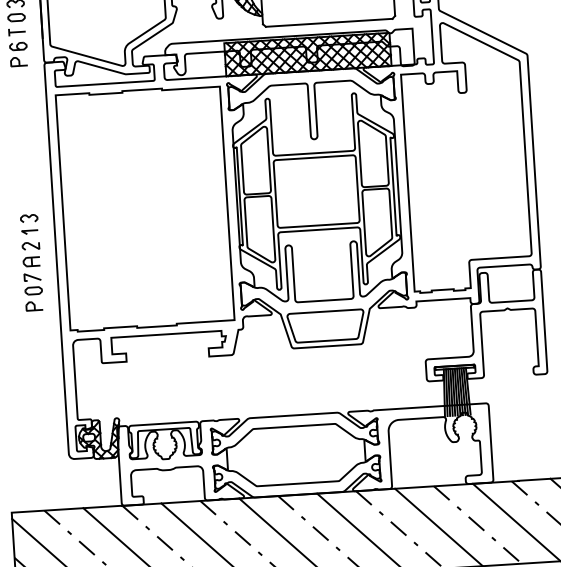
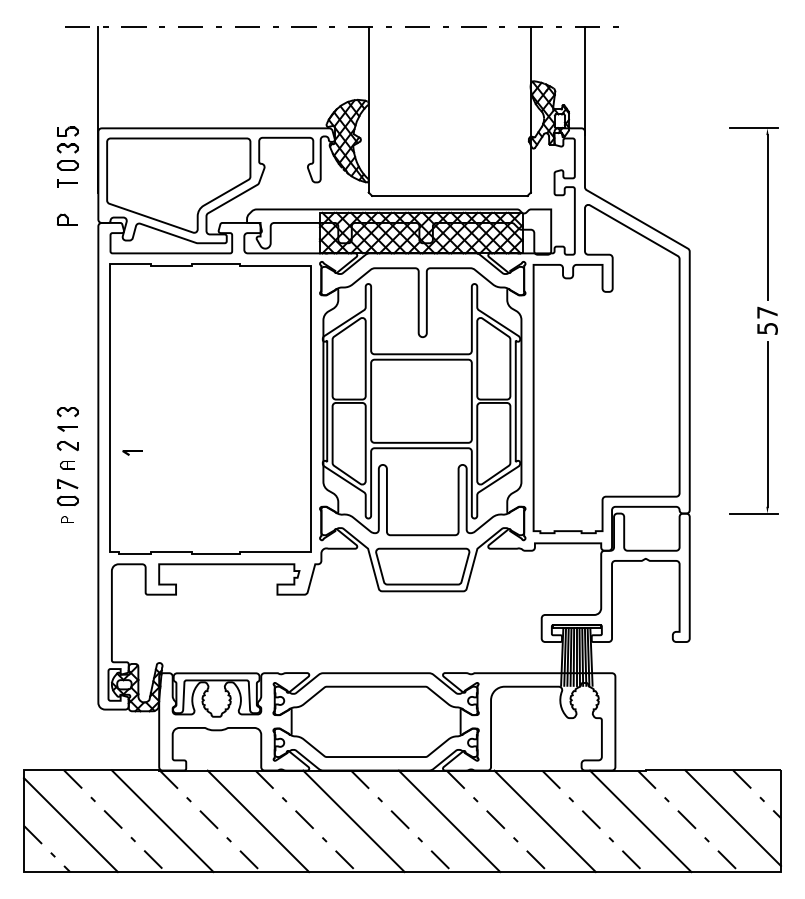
part: (17, 46) -> (67, 200), removed
part: (83, 248) -> (132, 452), added
part: (30, 262) -> (66, 465), size x0.7
part: (34, 306) -> (67, 519), size x0.6

